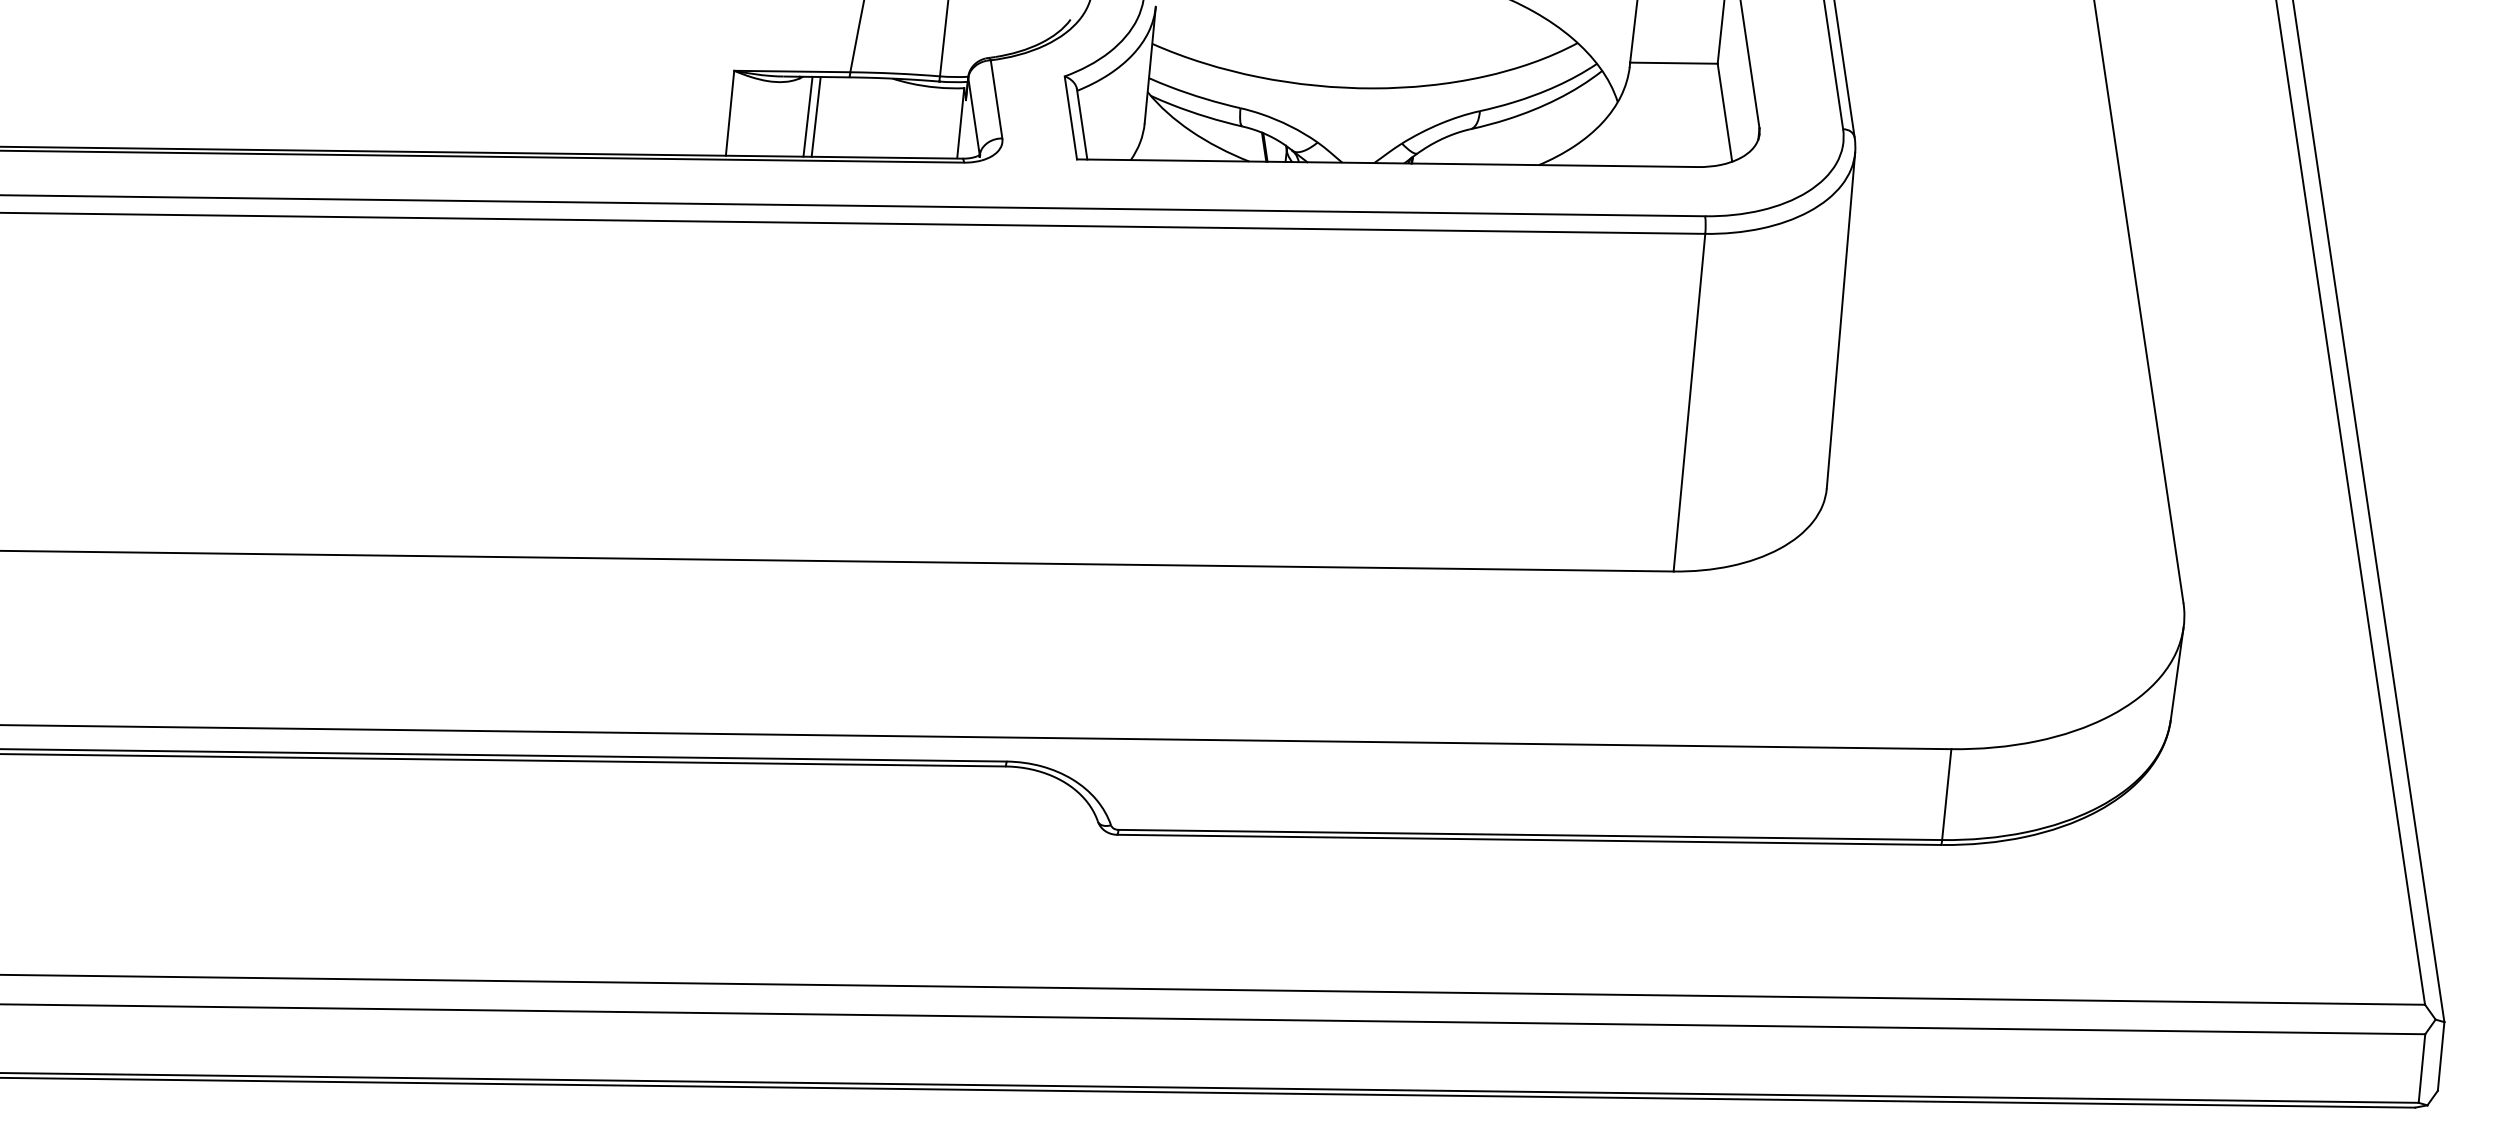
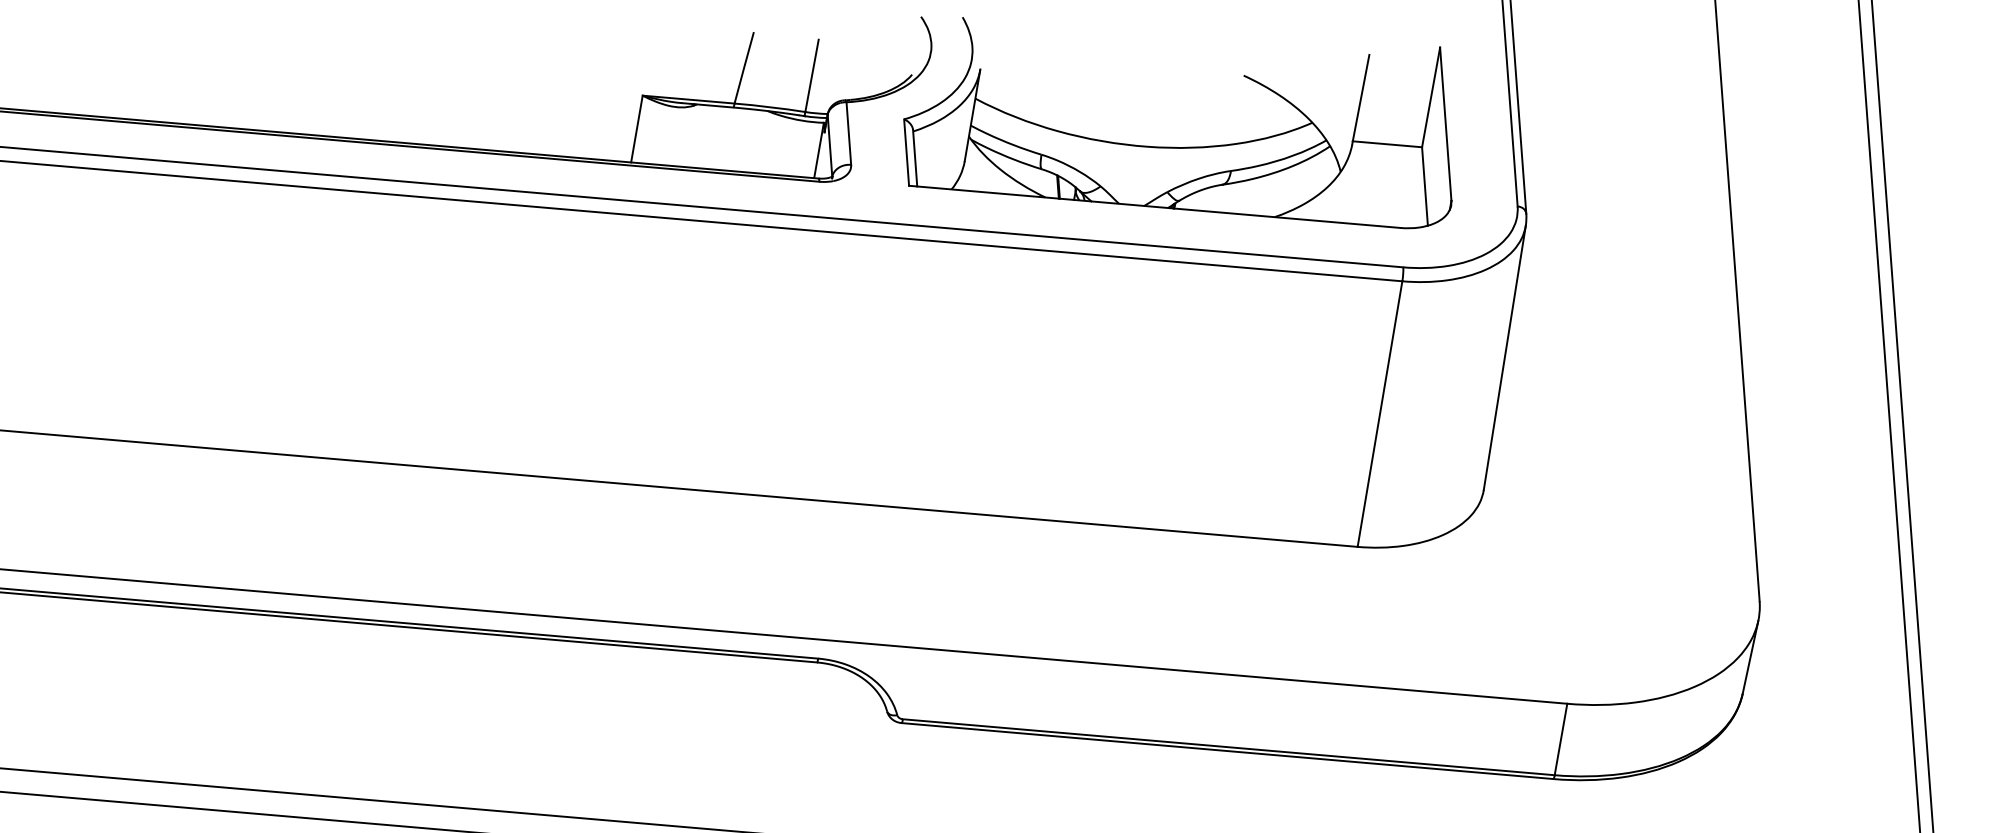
line: (807, 116) -> (698, 136), removed
line: (815, 116) -> (704, 136), removed

